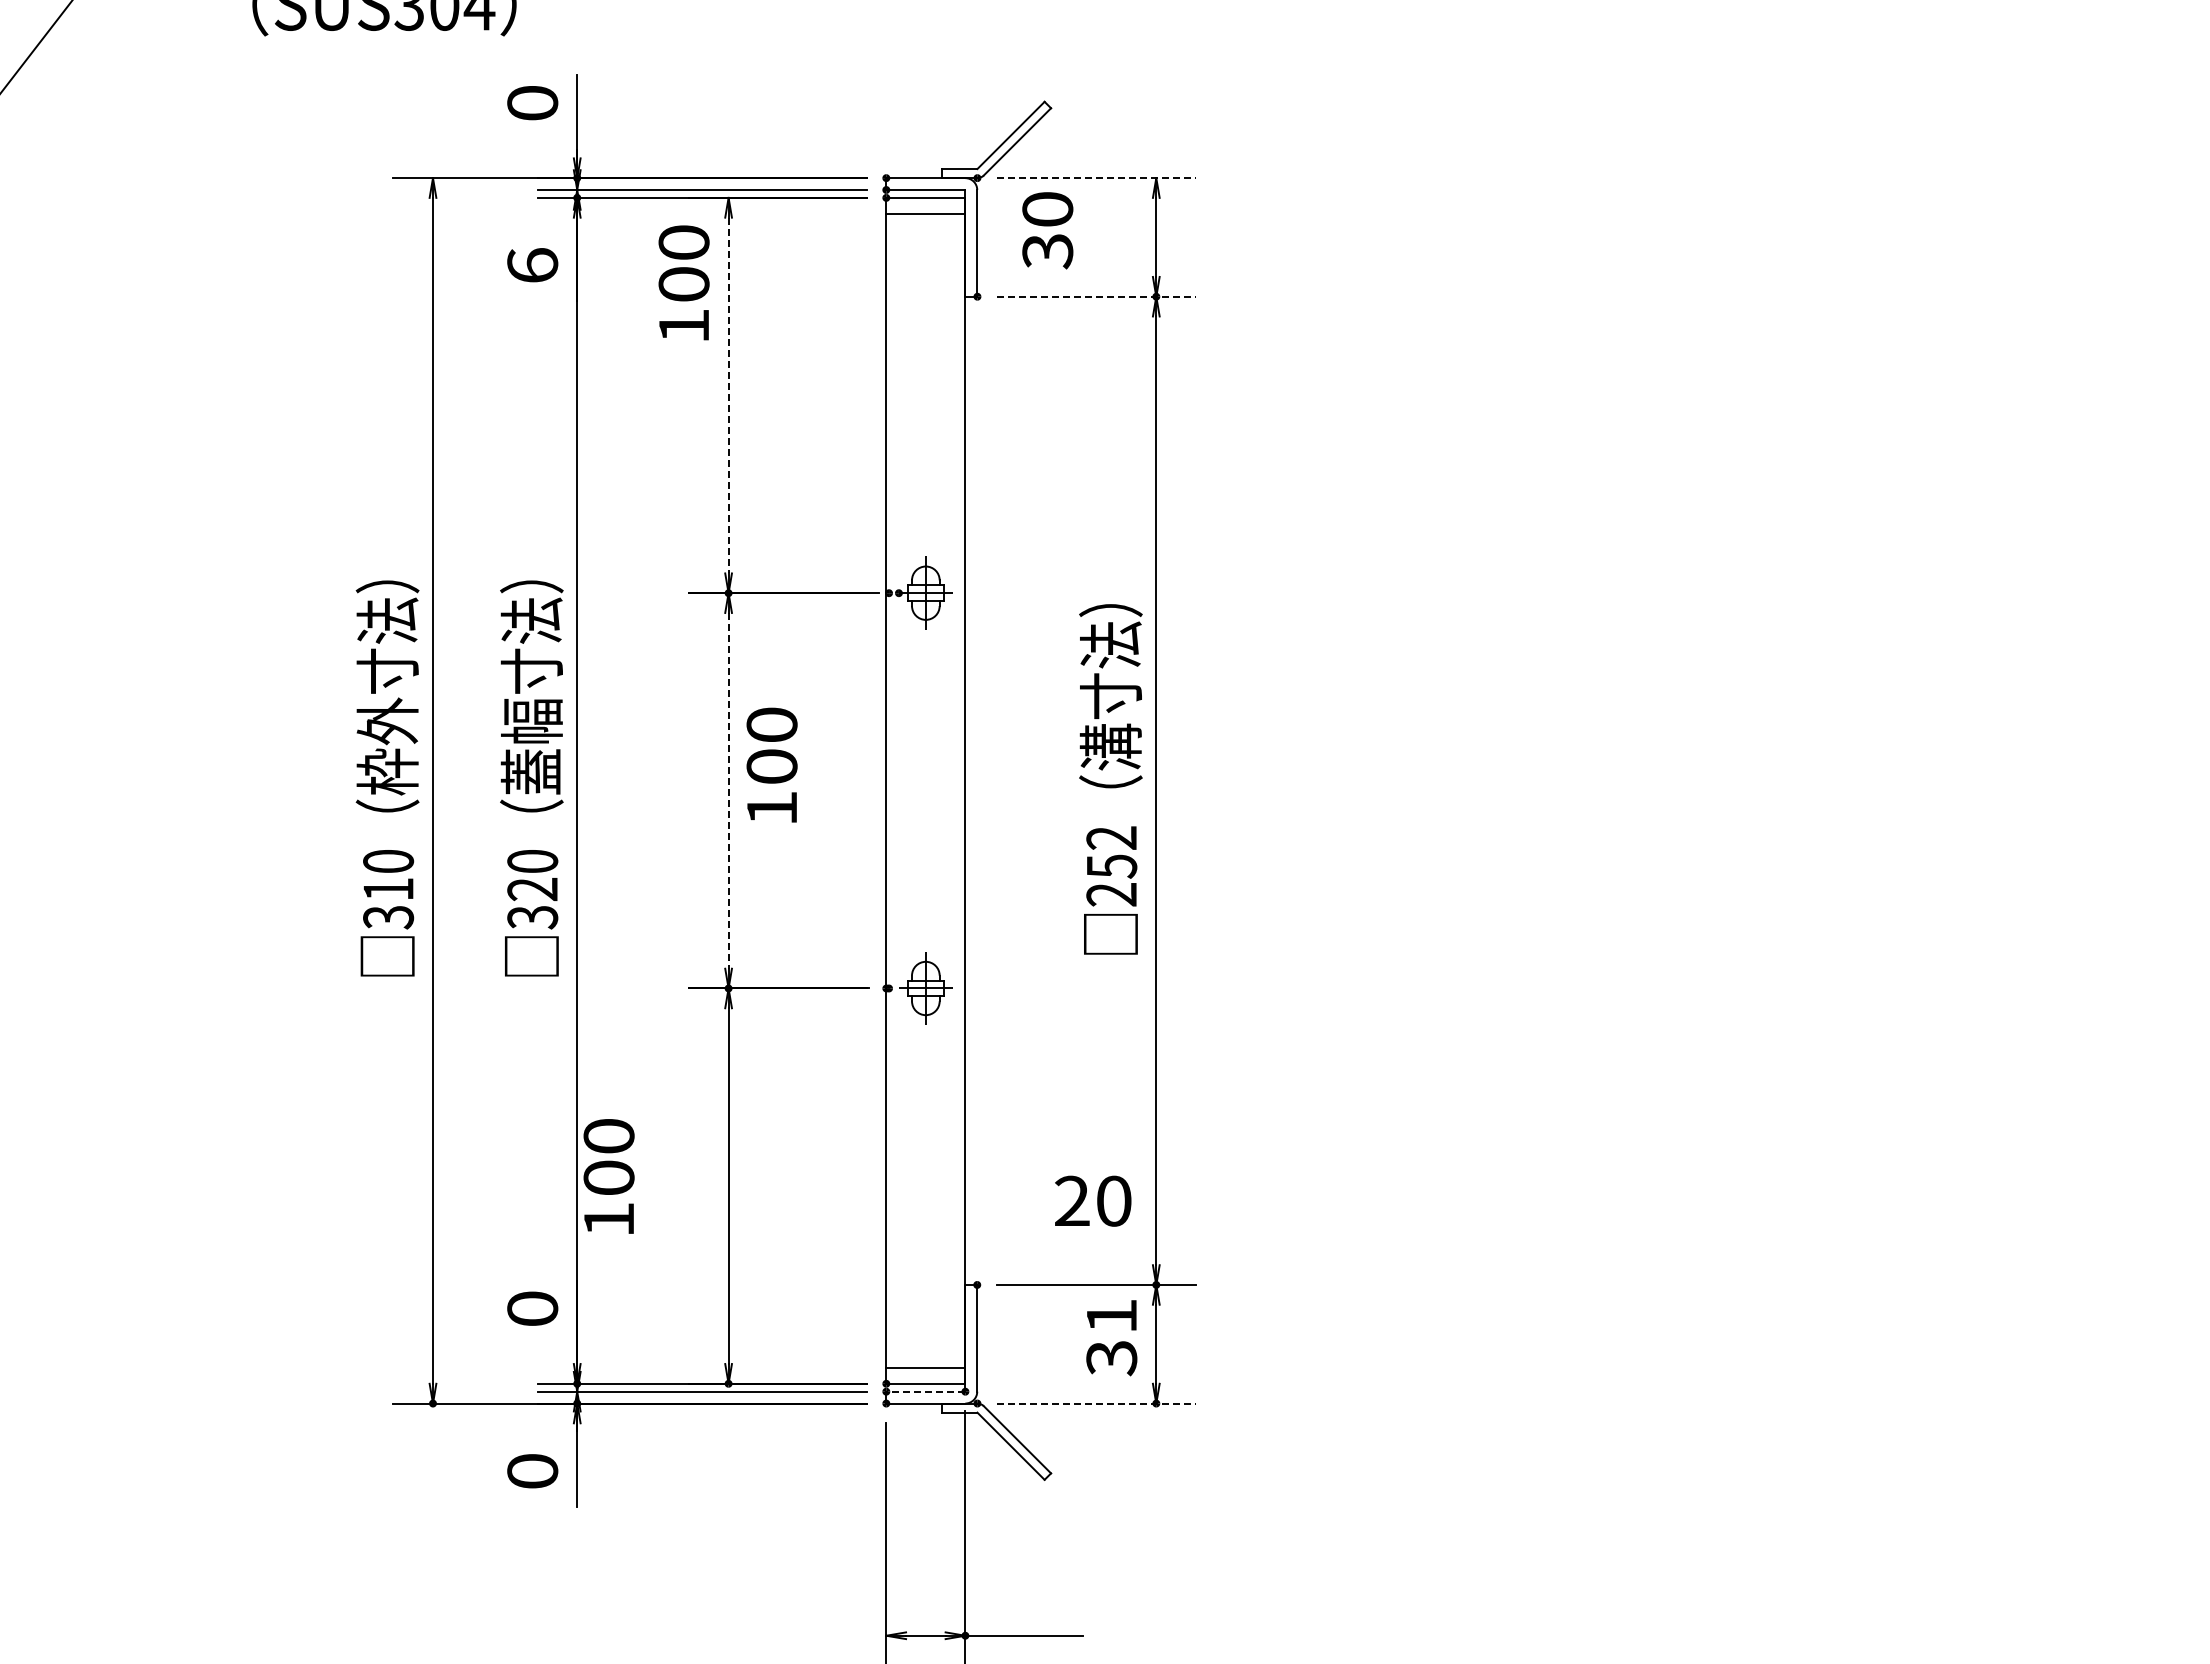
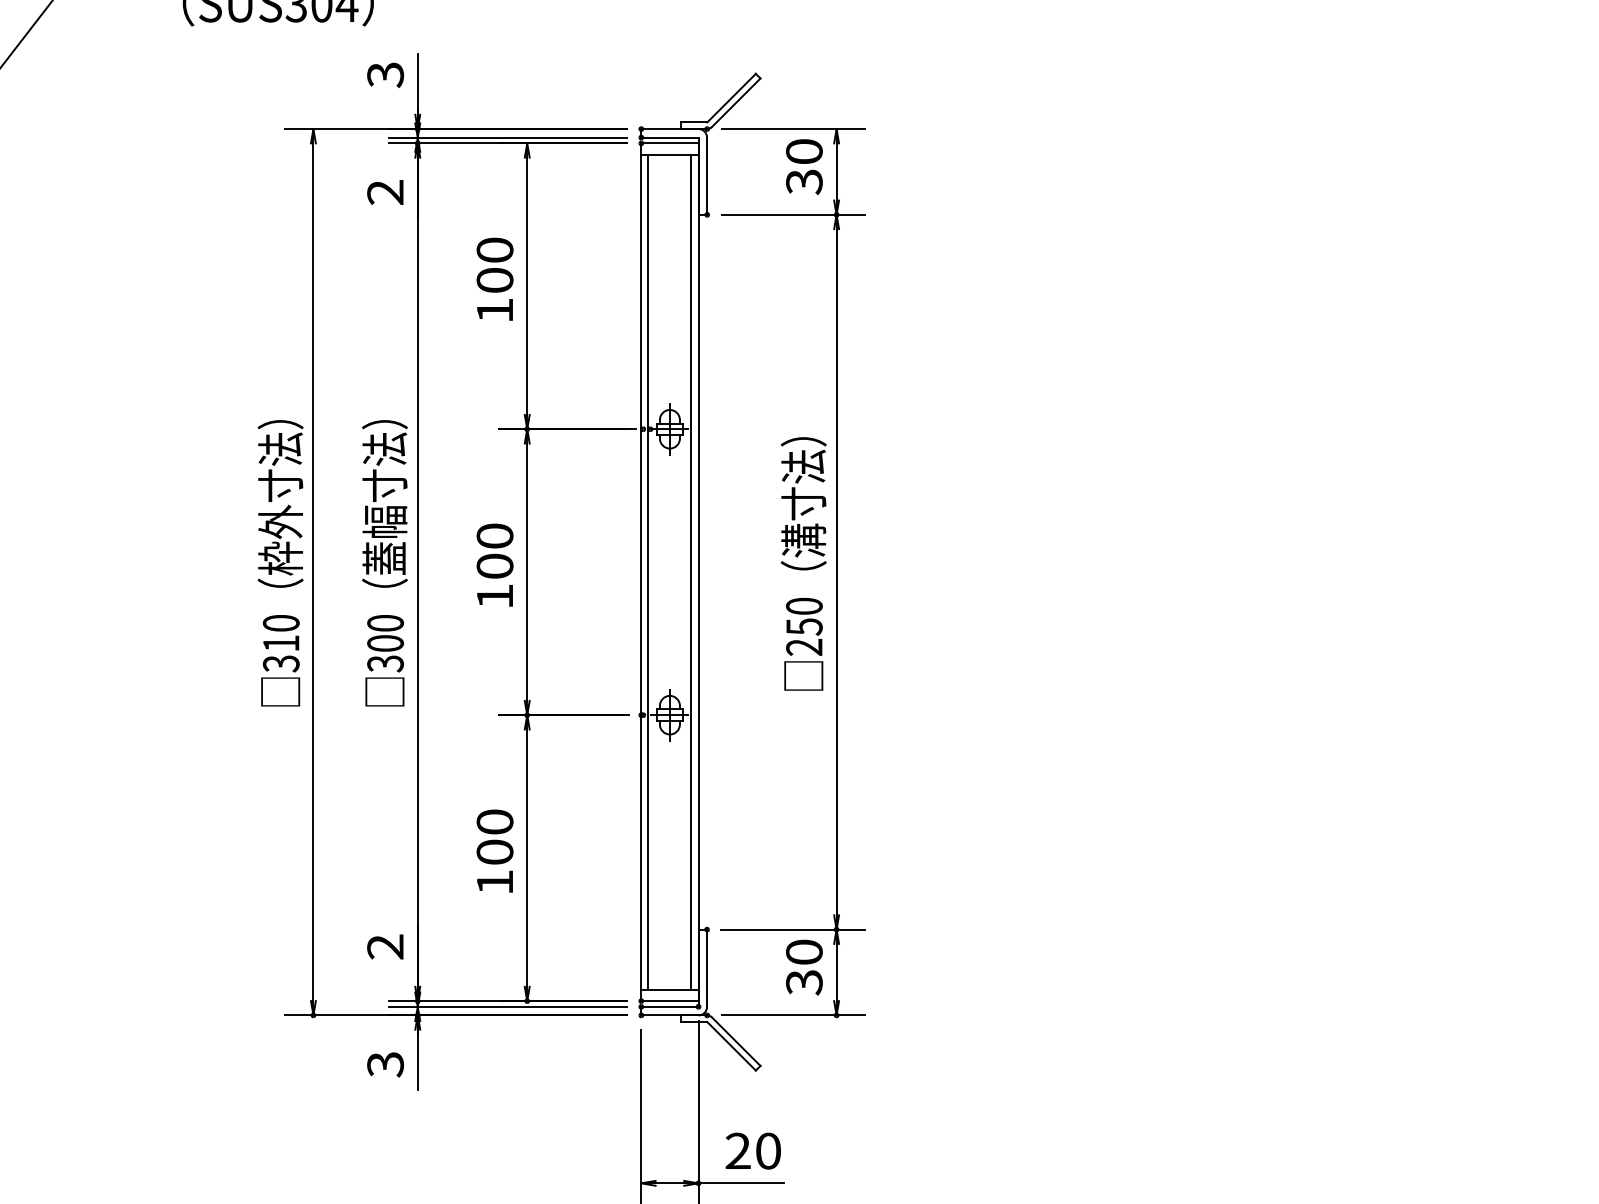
text: (532, 103) -> (385, 75), 0 -> 3
line: (1097, 178) -> (794, 129), dashed -> solid
text: (1047, 230) -> (804, 166), moved
text: (532, 265) -> (385, 192), 6 -> 2
text: (683, 282) -> (494, 279), moved
line: (1097, 296) -> (794, 214), dashed -> solid
line: (728, 395) -> (527, 286), dashed -> solid
text: (771, 764) -> (494, 564), moved
line: (728, 790) -> (527, 571), dashed -> solid
line: (896, 790) -> (648, 571), added
line: (955, 790) -> (691, 571), added
text: (1111, 837) -> (804, 605), 252 -> 250
text: (532, 889) -> (385, 643), 320 -> 300
text: (608, 1176) -> (494, 851), moved
text: (1093, 1200) -> (753, 1150), moved
text: (532, 1308) -> (385, 946), 0 -> 2
text: (1111, 1316) -> (804, 952), 31 -> 30
line: (925, 1391) -> (669, 1006), dashed -> solid
line: (1097, 1403) -> (794, 1015), dashed -> solid
text: (532, 1471) -> (385, 1064), 0 -> 3

